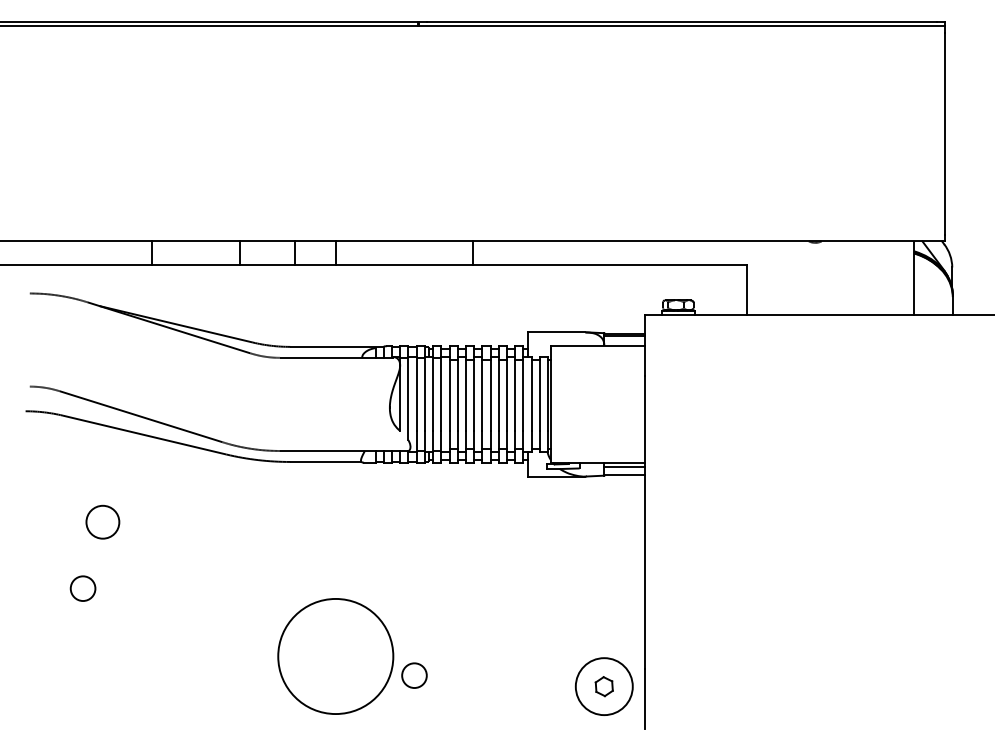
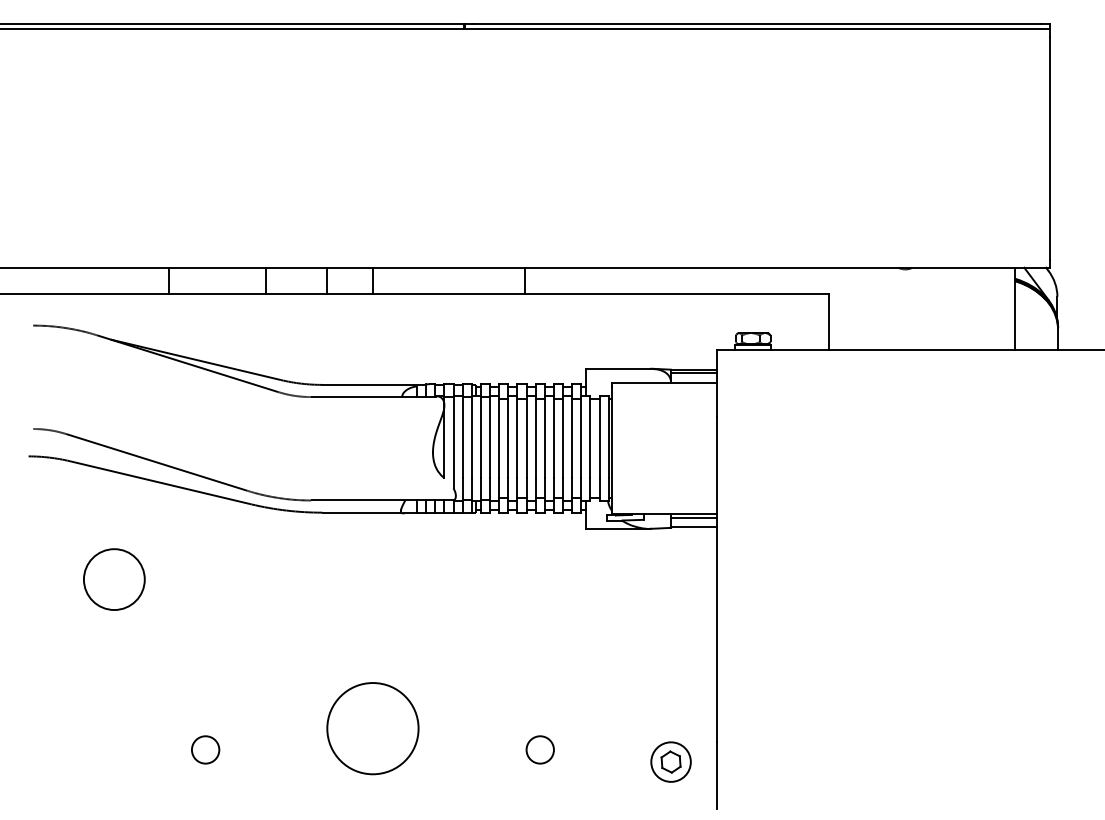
circle: (102, 521) -> (113, 578), size x1.67
circle: (82, 588) -> (204, 749), moved
circle: (335, 656) -> (372, 728), size x0.71
circle: (414, 675) -> (540, 749), moved
circle: (604, 686) -> (671, 761), size x0.62

